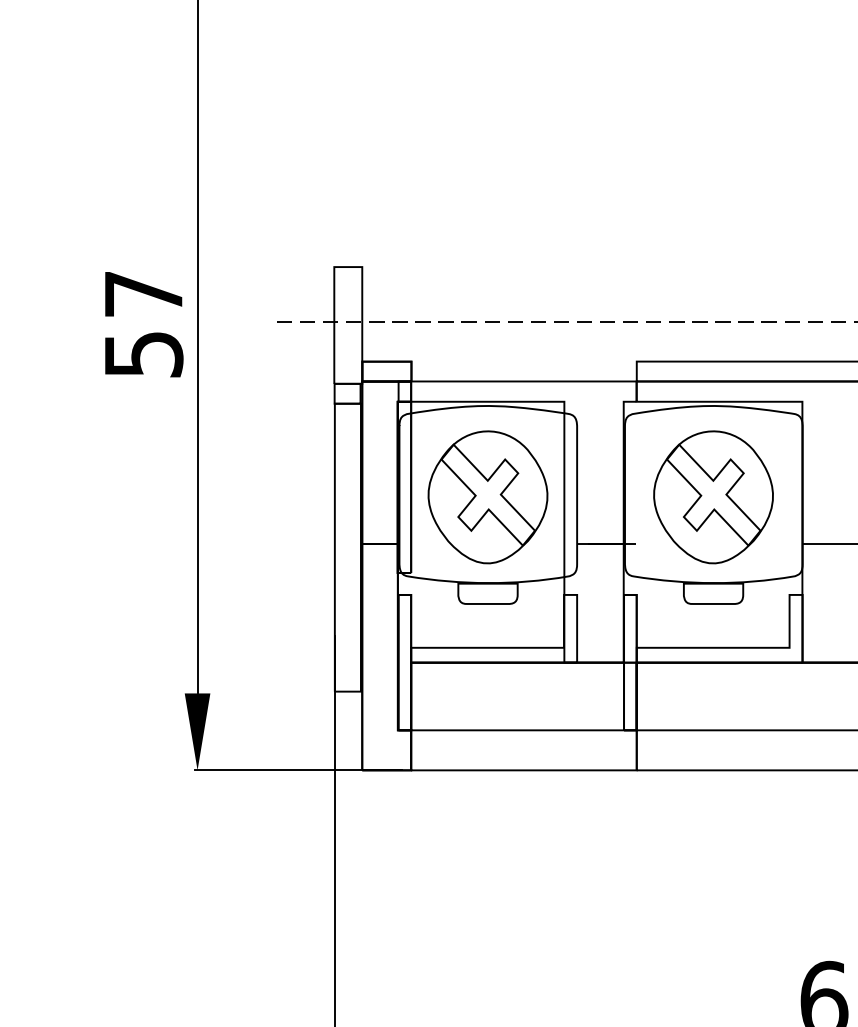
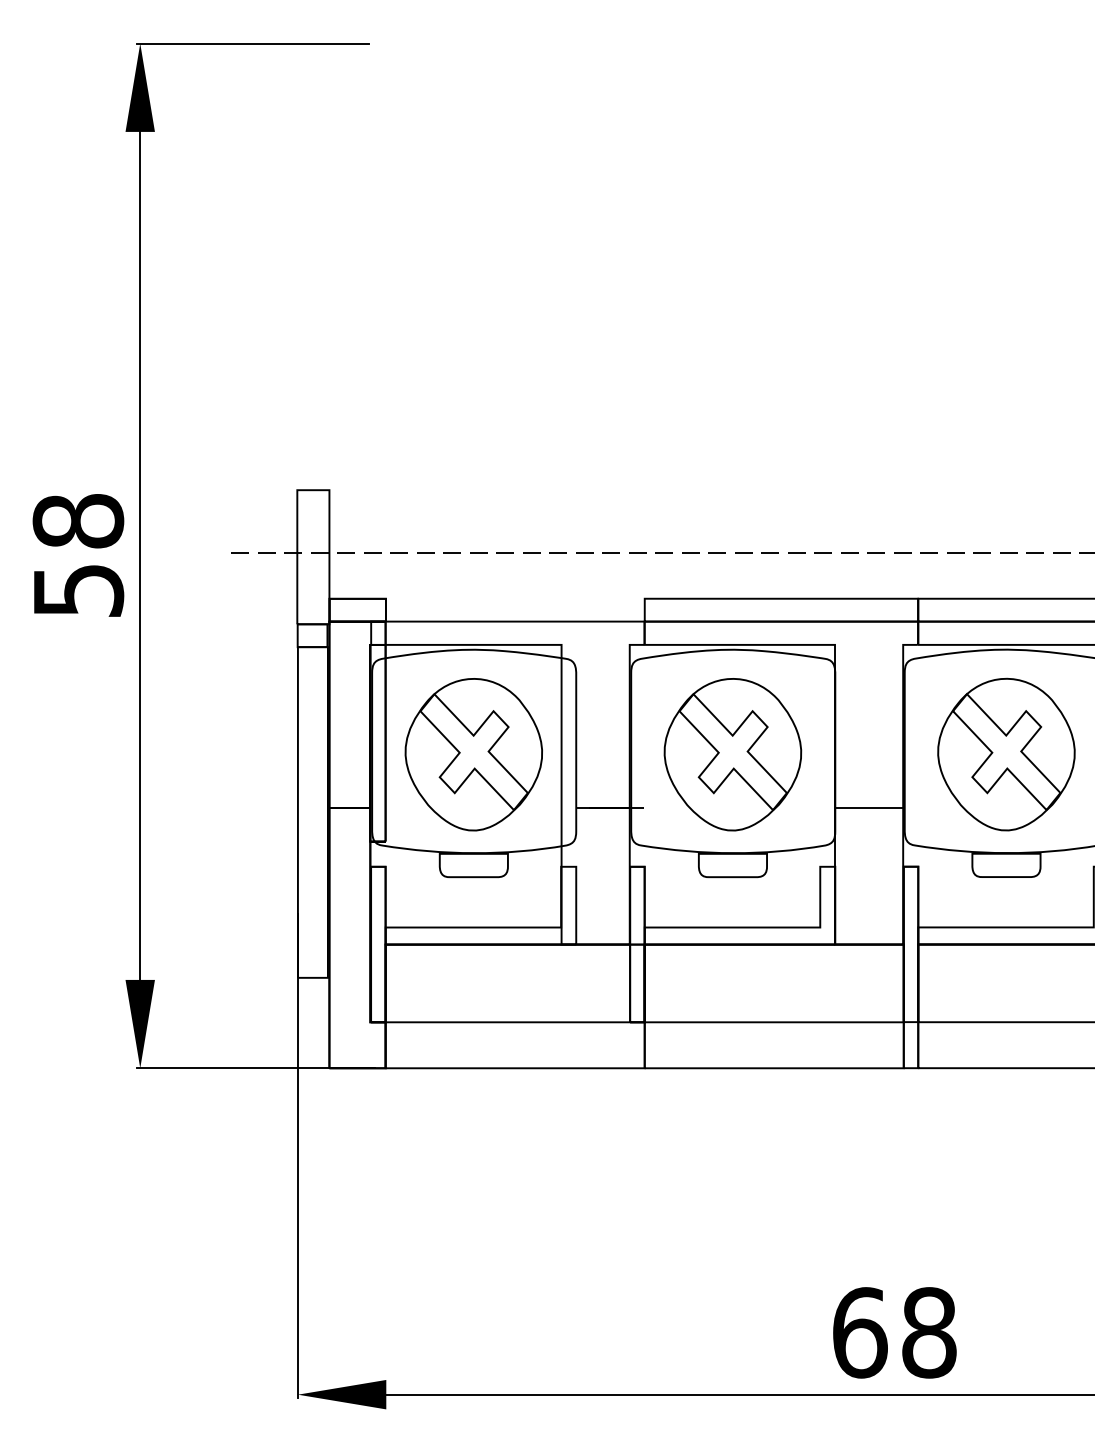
text: (143, 294) -> (78, 521), 57 -> 58

